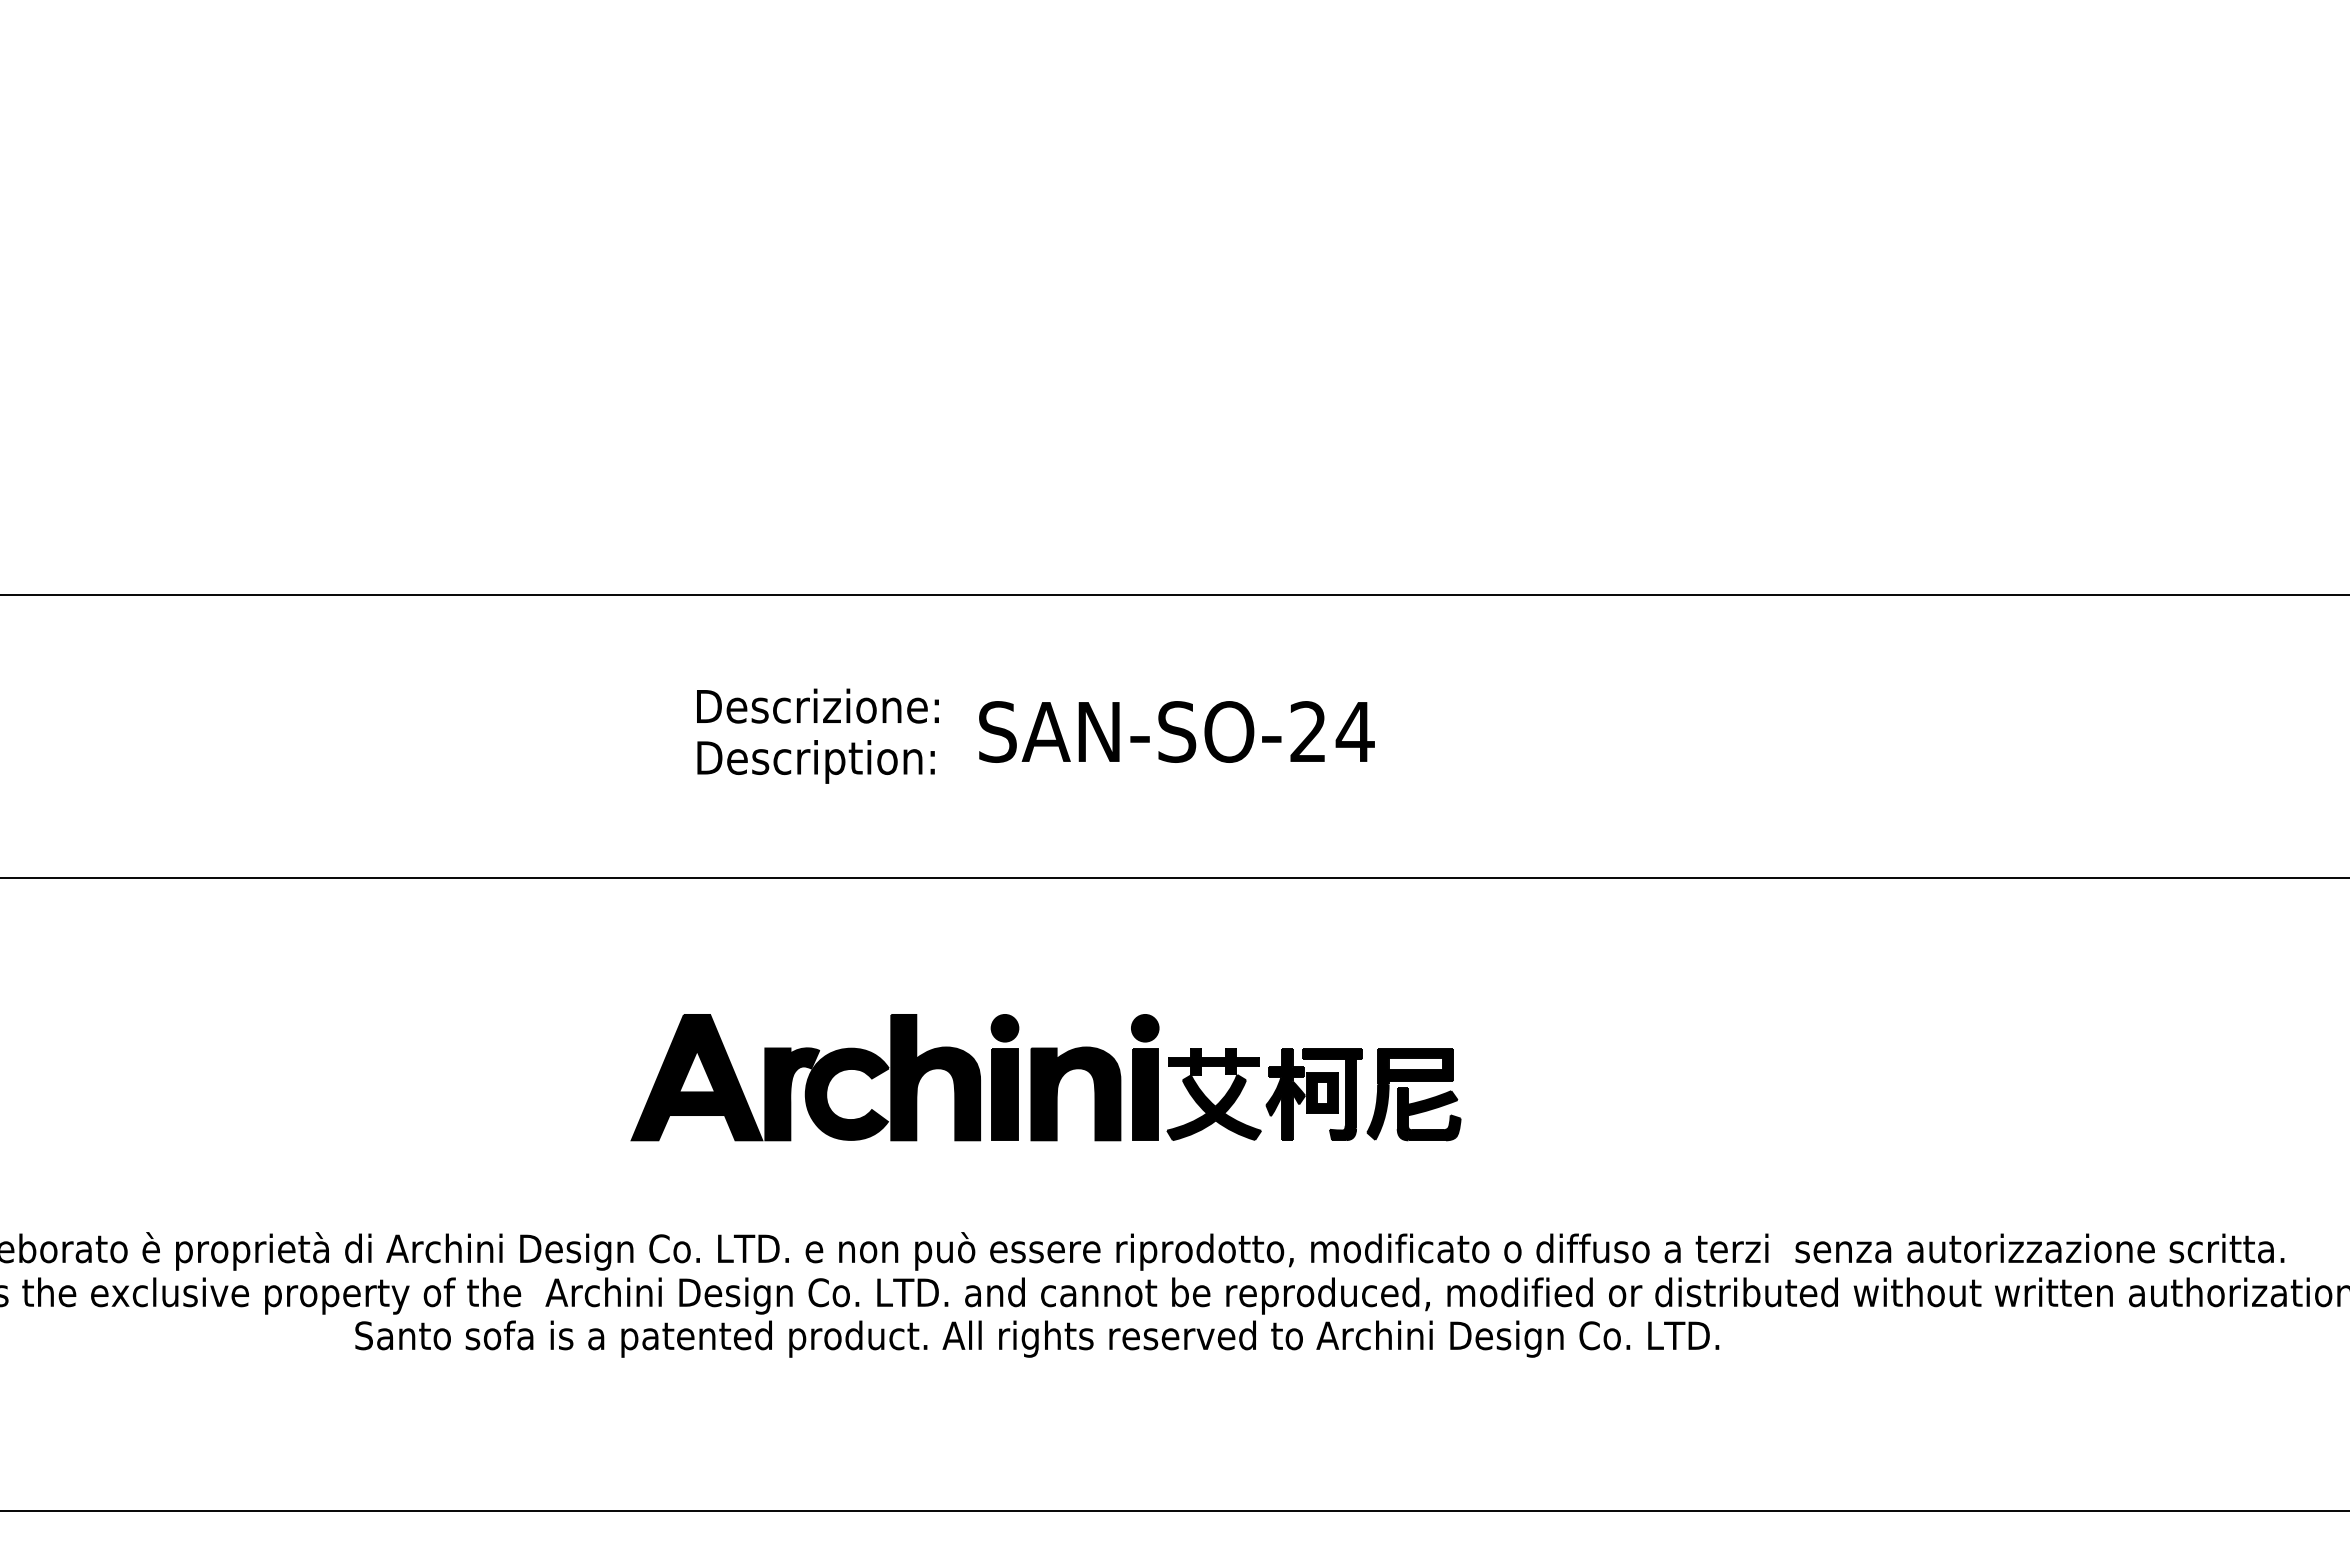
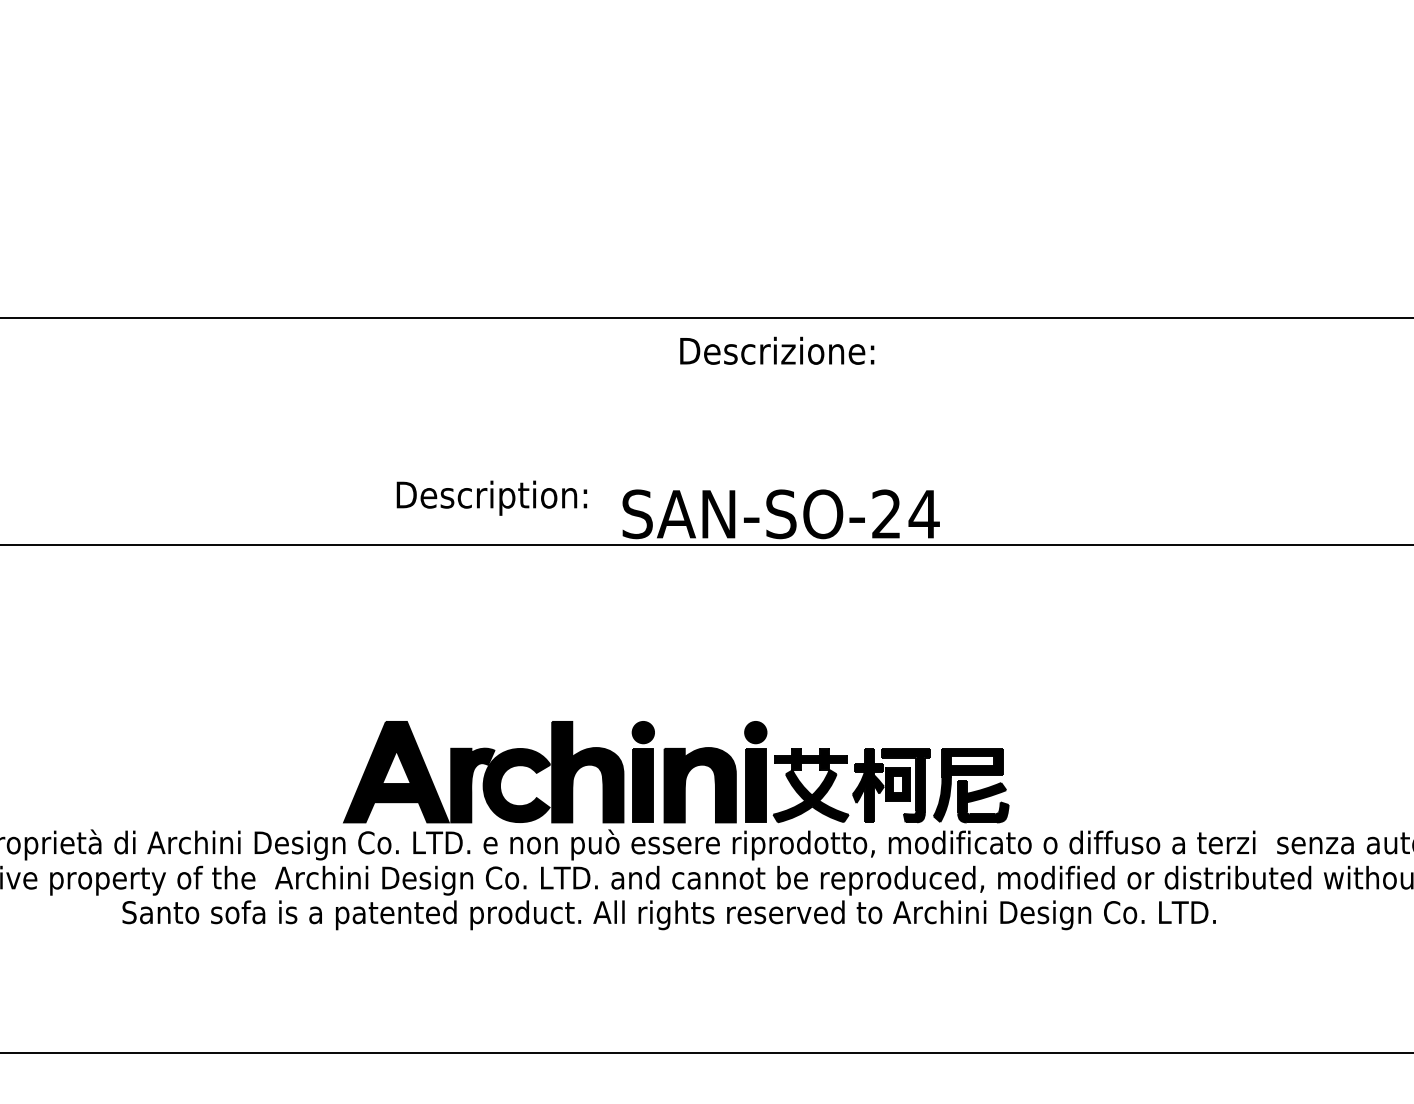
text: (817, 705) -> (776, 350), moved
text: (1176, 731) -> (780, 513), moved
text: (815, 761) -> (491, 497), moved
part: (1045, 1077) -> (675, 772), moved

